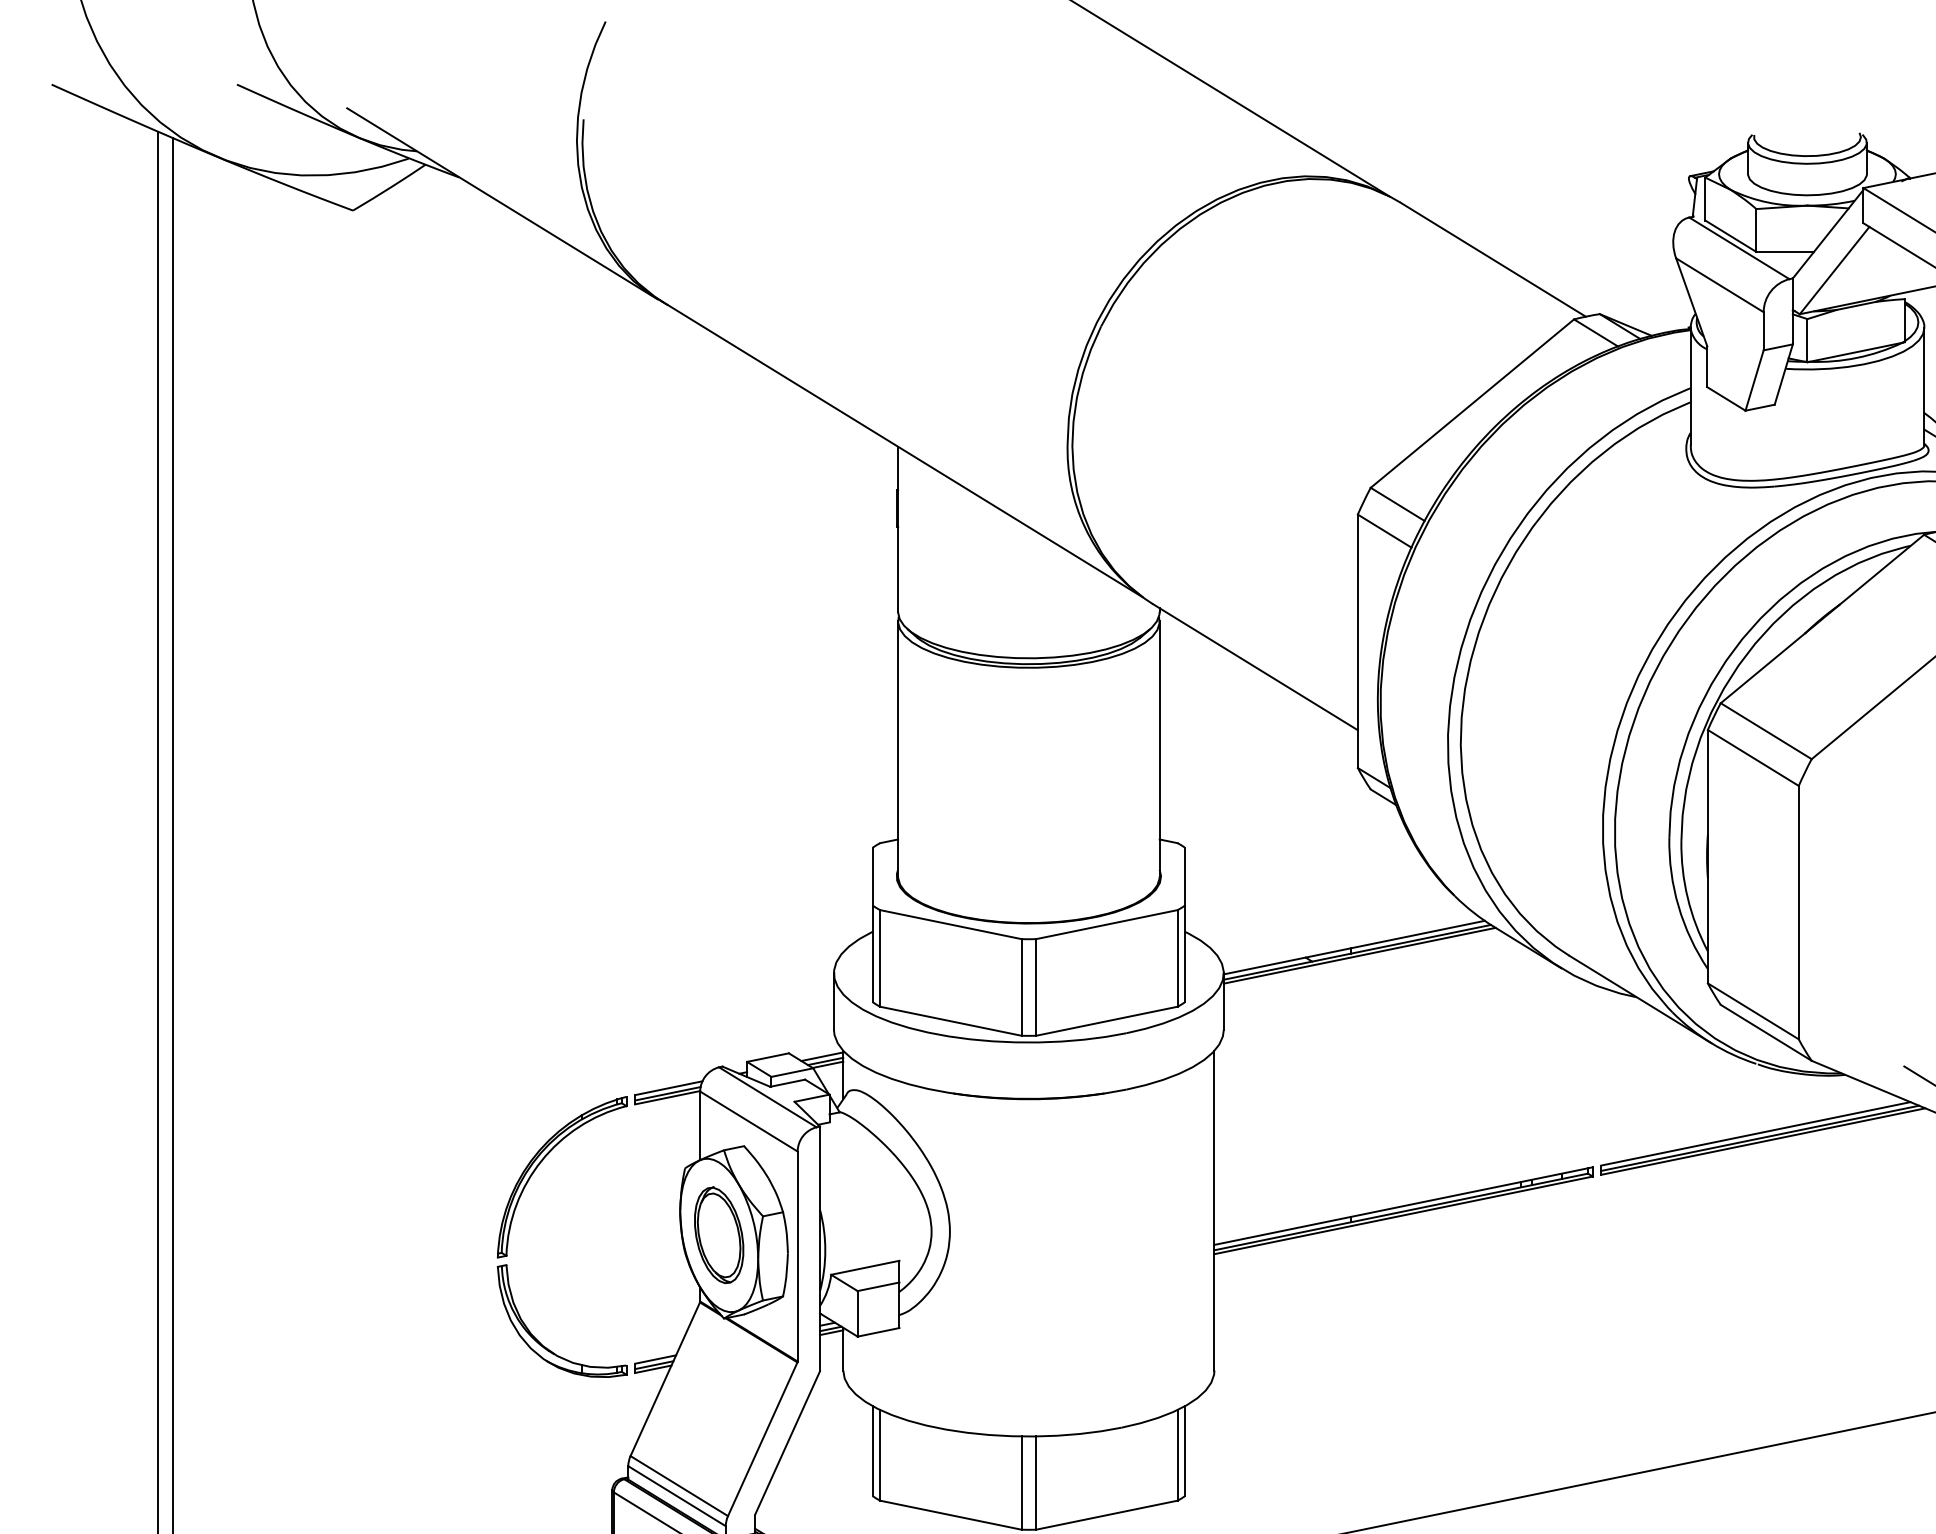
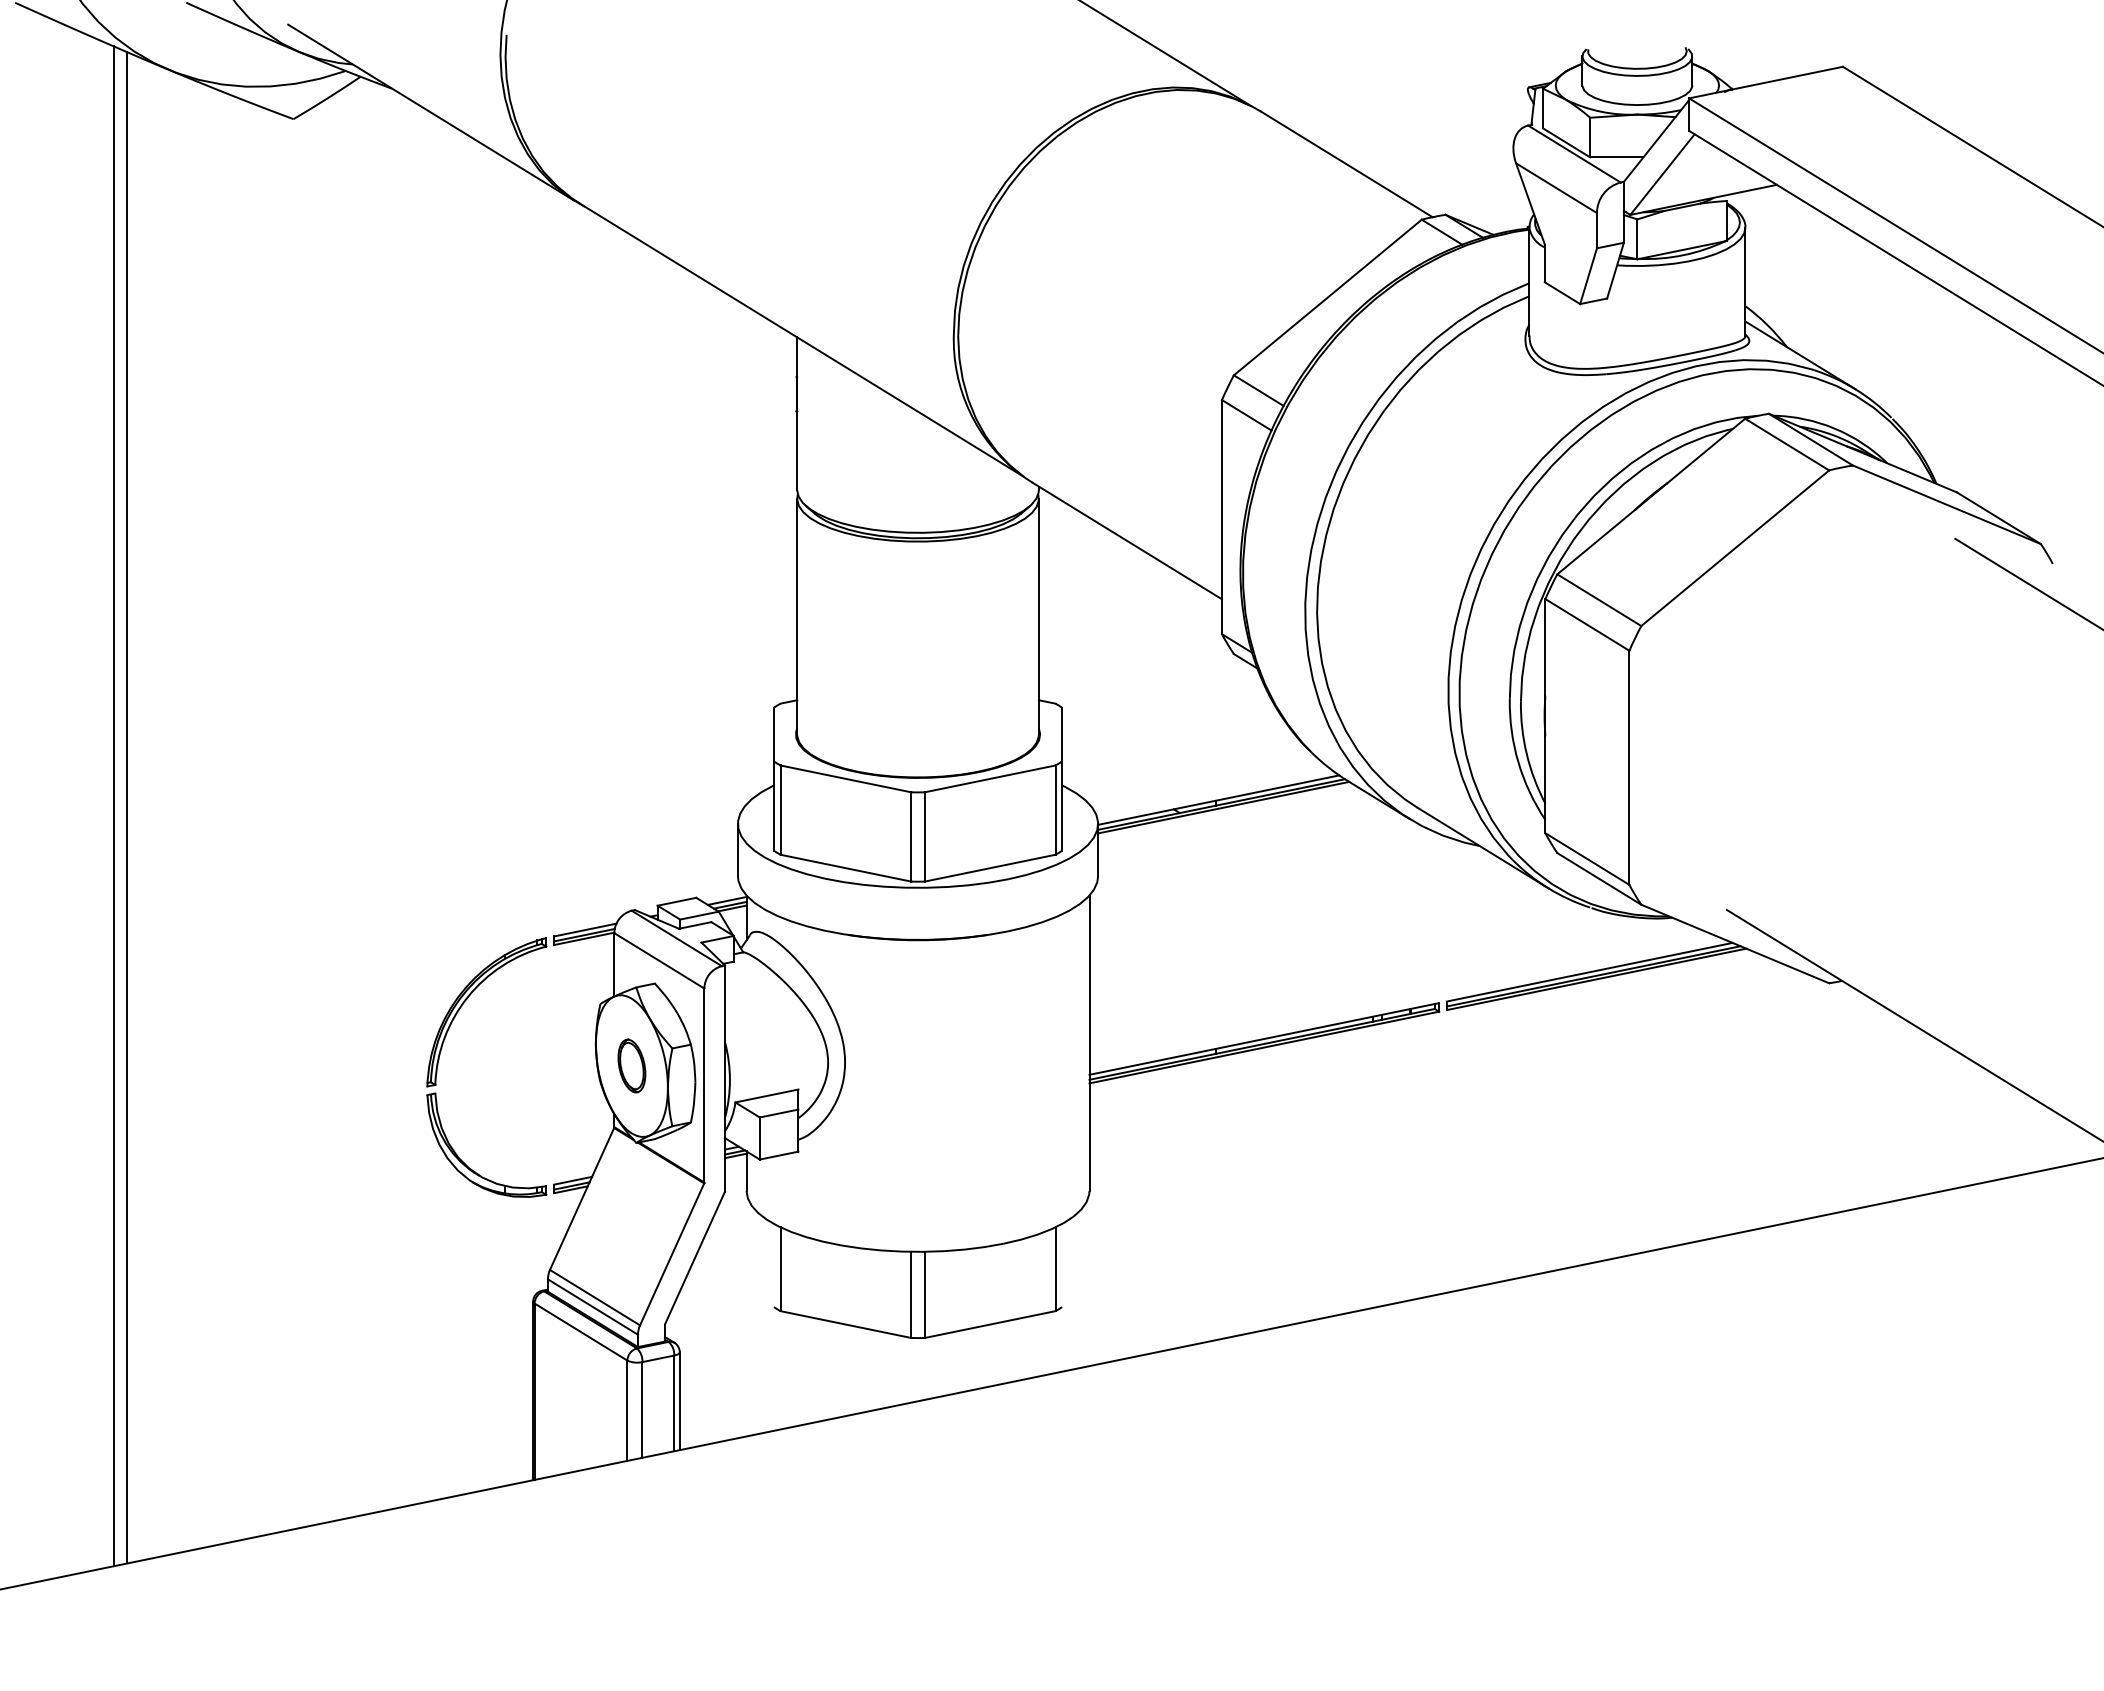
part: (718, 1234) -> (631, 1065), size x0.6
line: (872, 1451) -> (773, 1265), removed
line: (1185, 1451) -> (1062, 1265), removed

